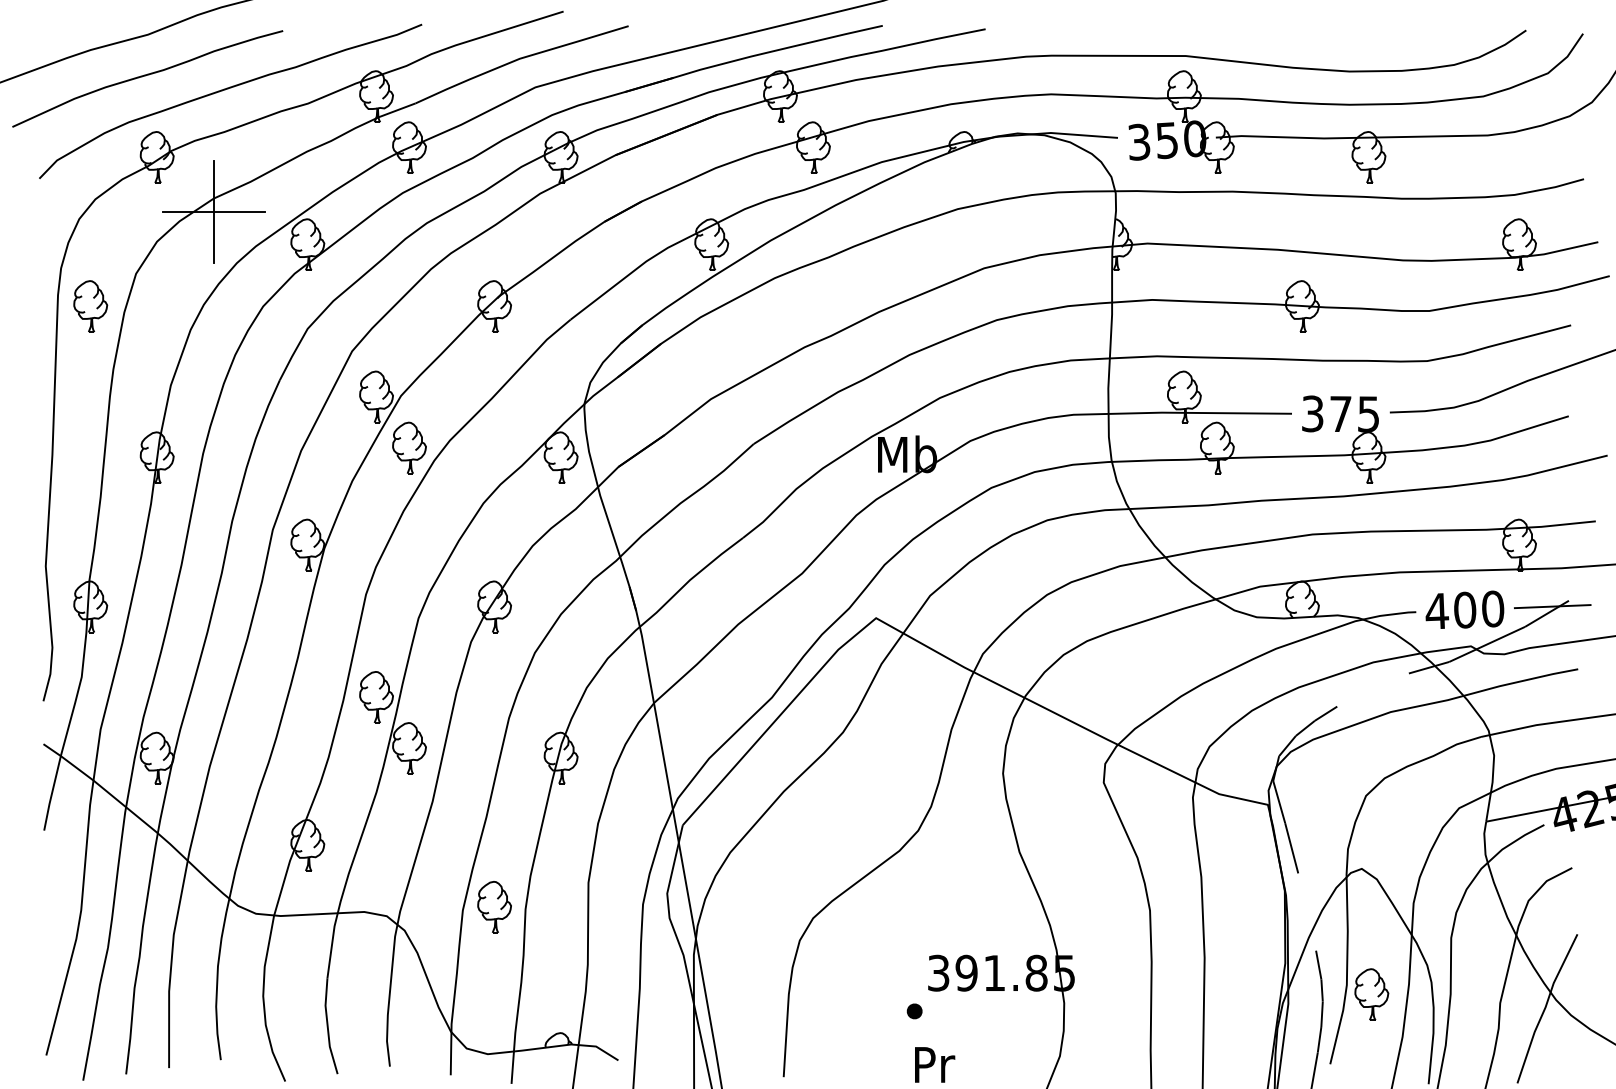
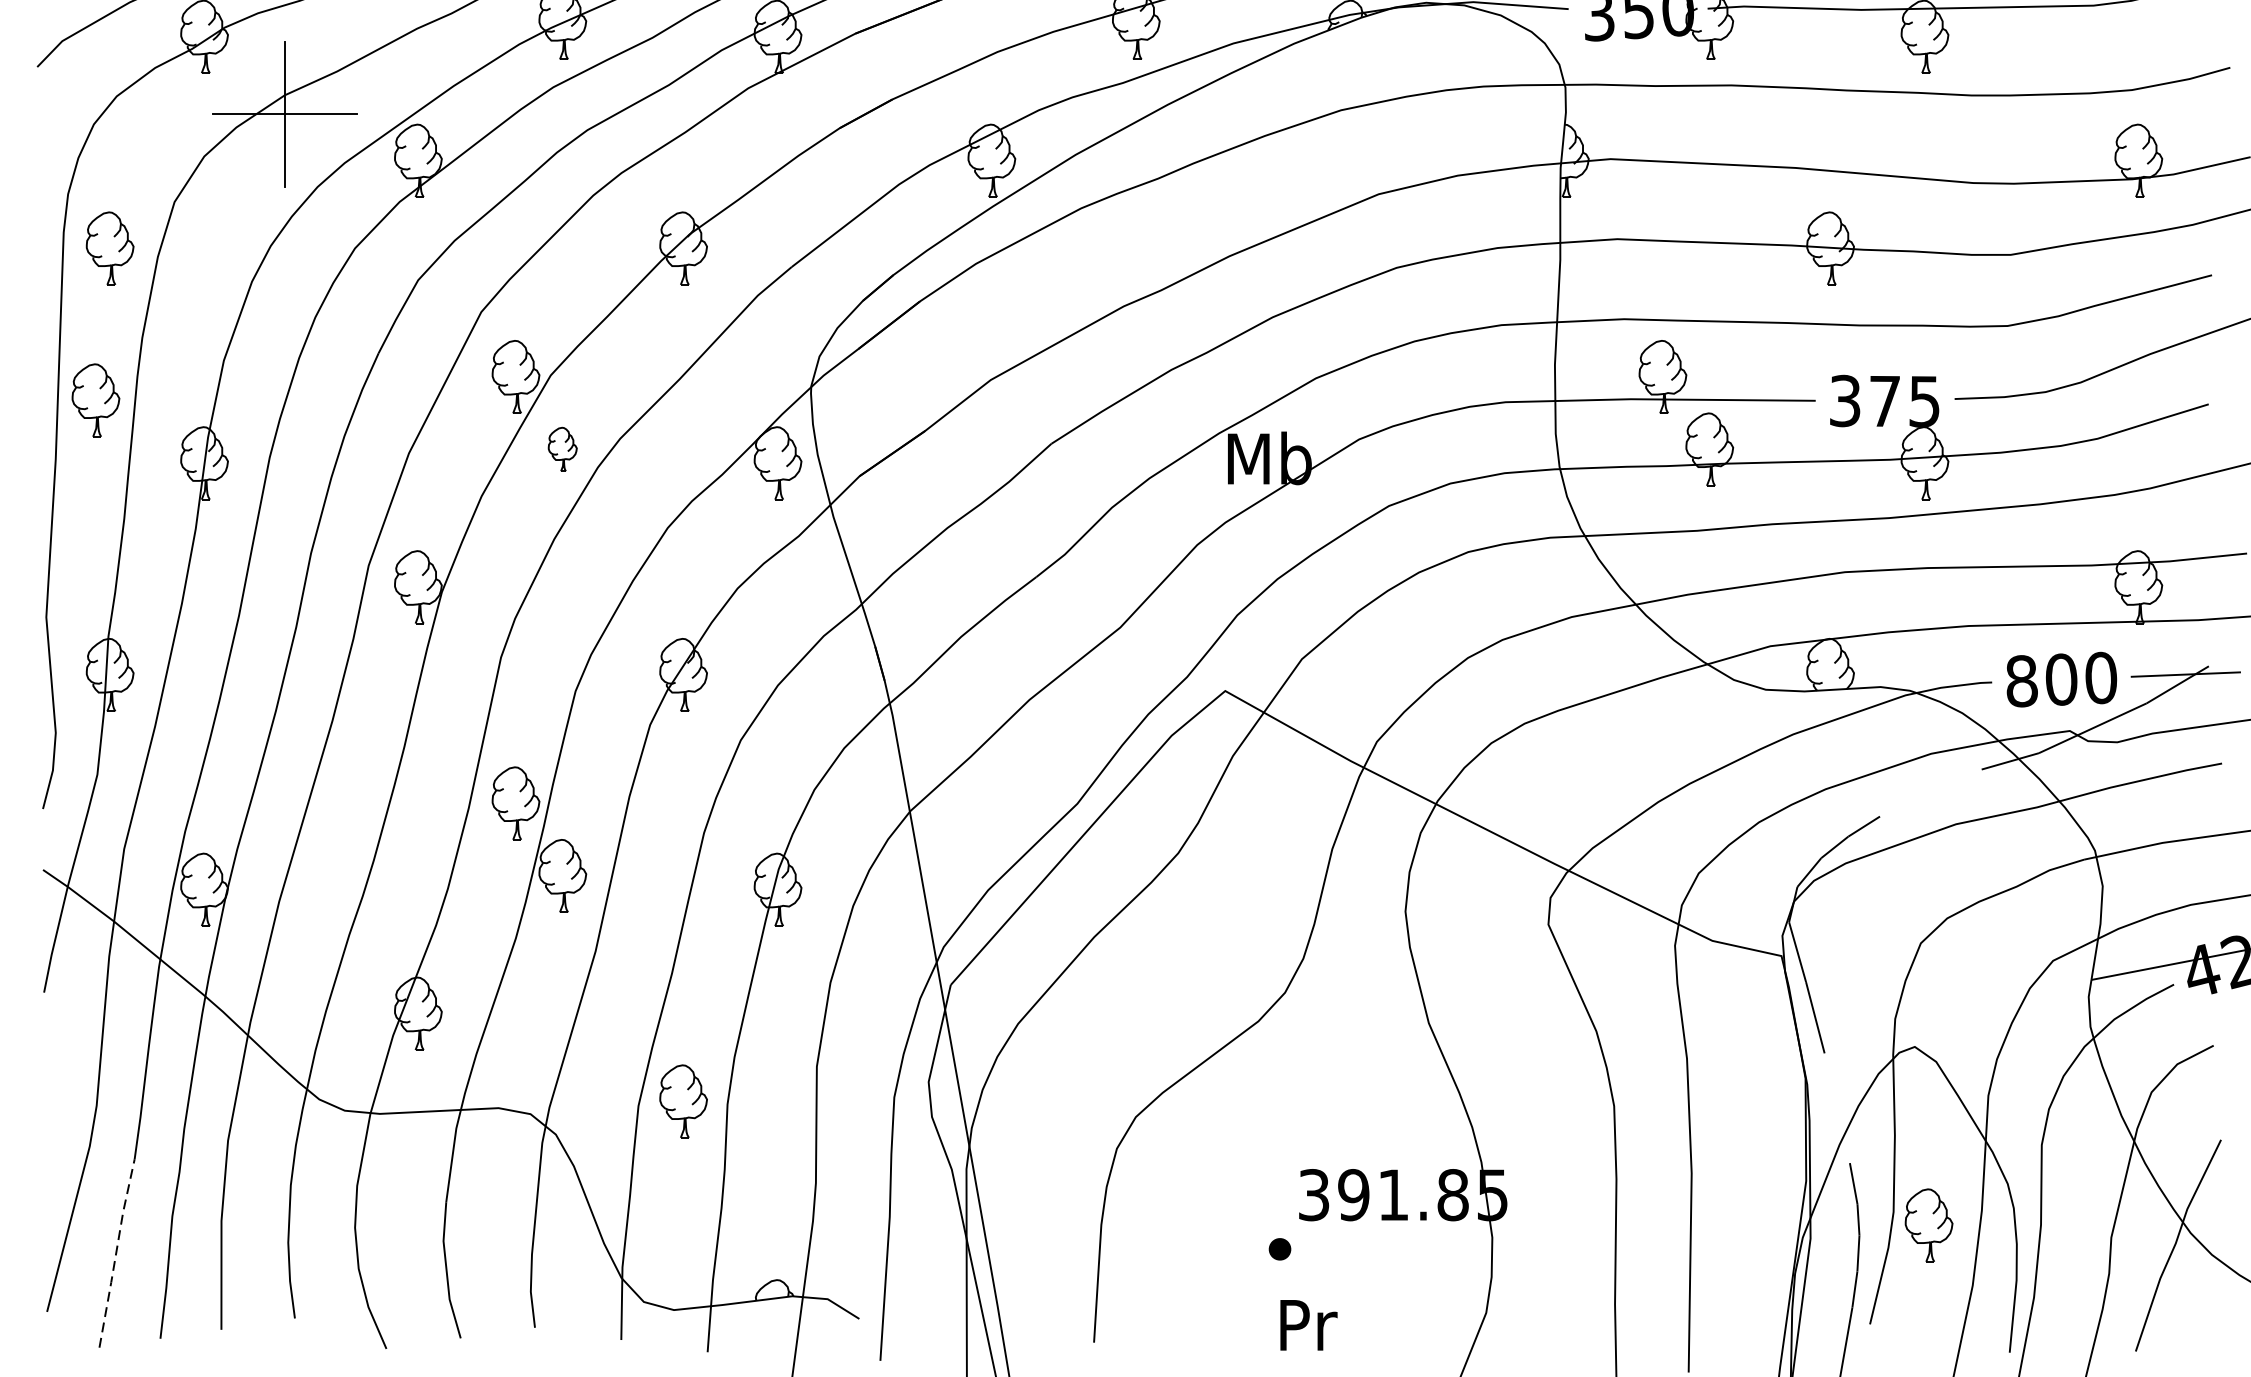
part: (80, 413) -> (95, 400), added
part: (409, 447) -> (562, 448), size x0.6
text: (1437, 610) -> (2022, 680), 400 -> 800
line: (94, 1014) -> (115, 1253), solid -> dashed

